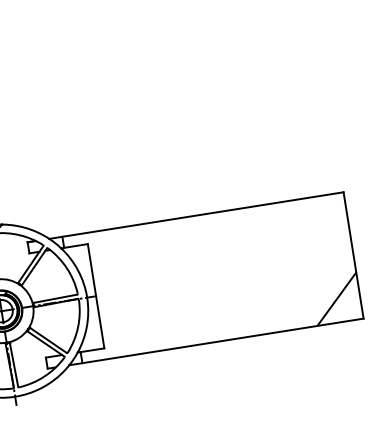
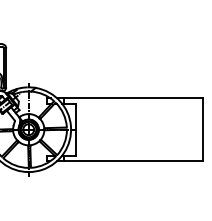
hatch: (336, 299) -> (191, 149), removed

